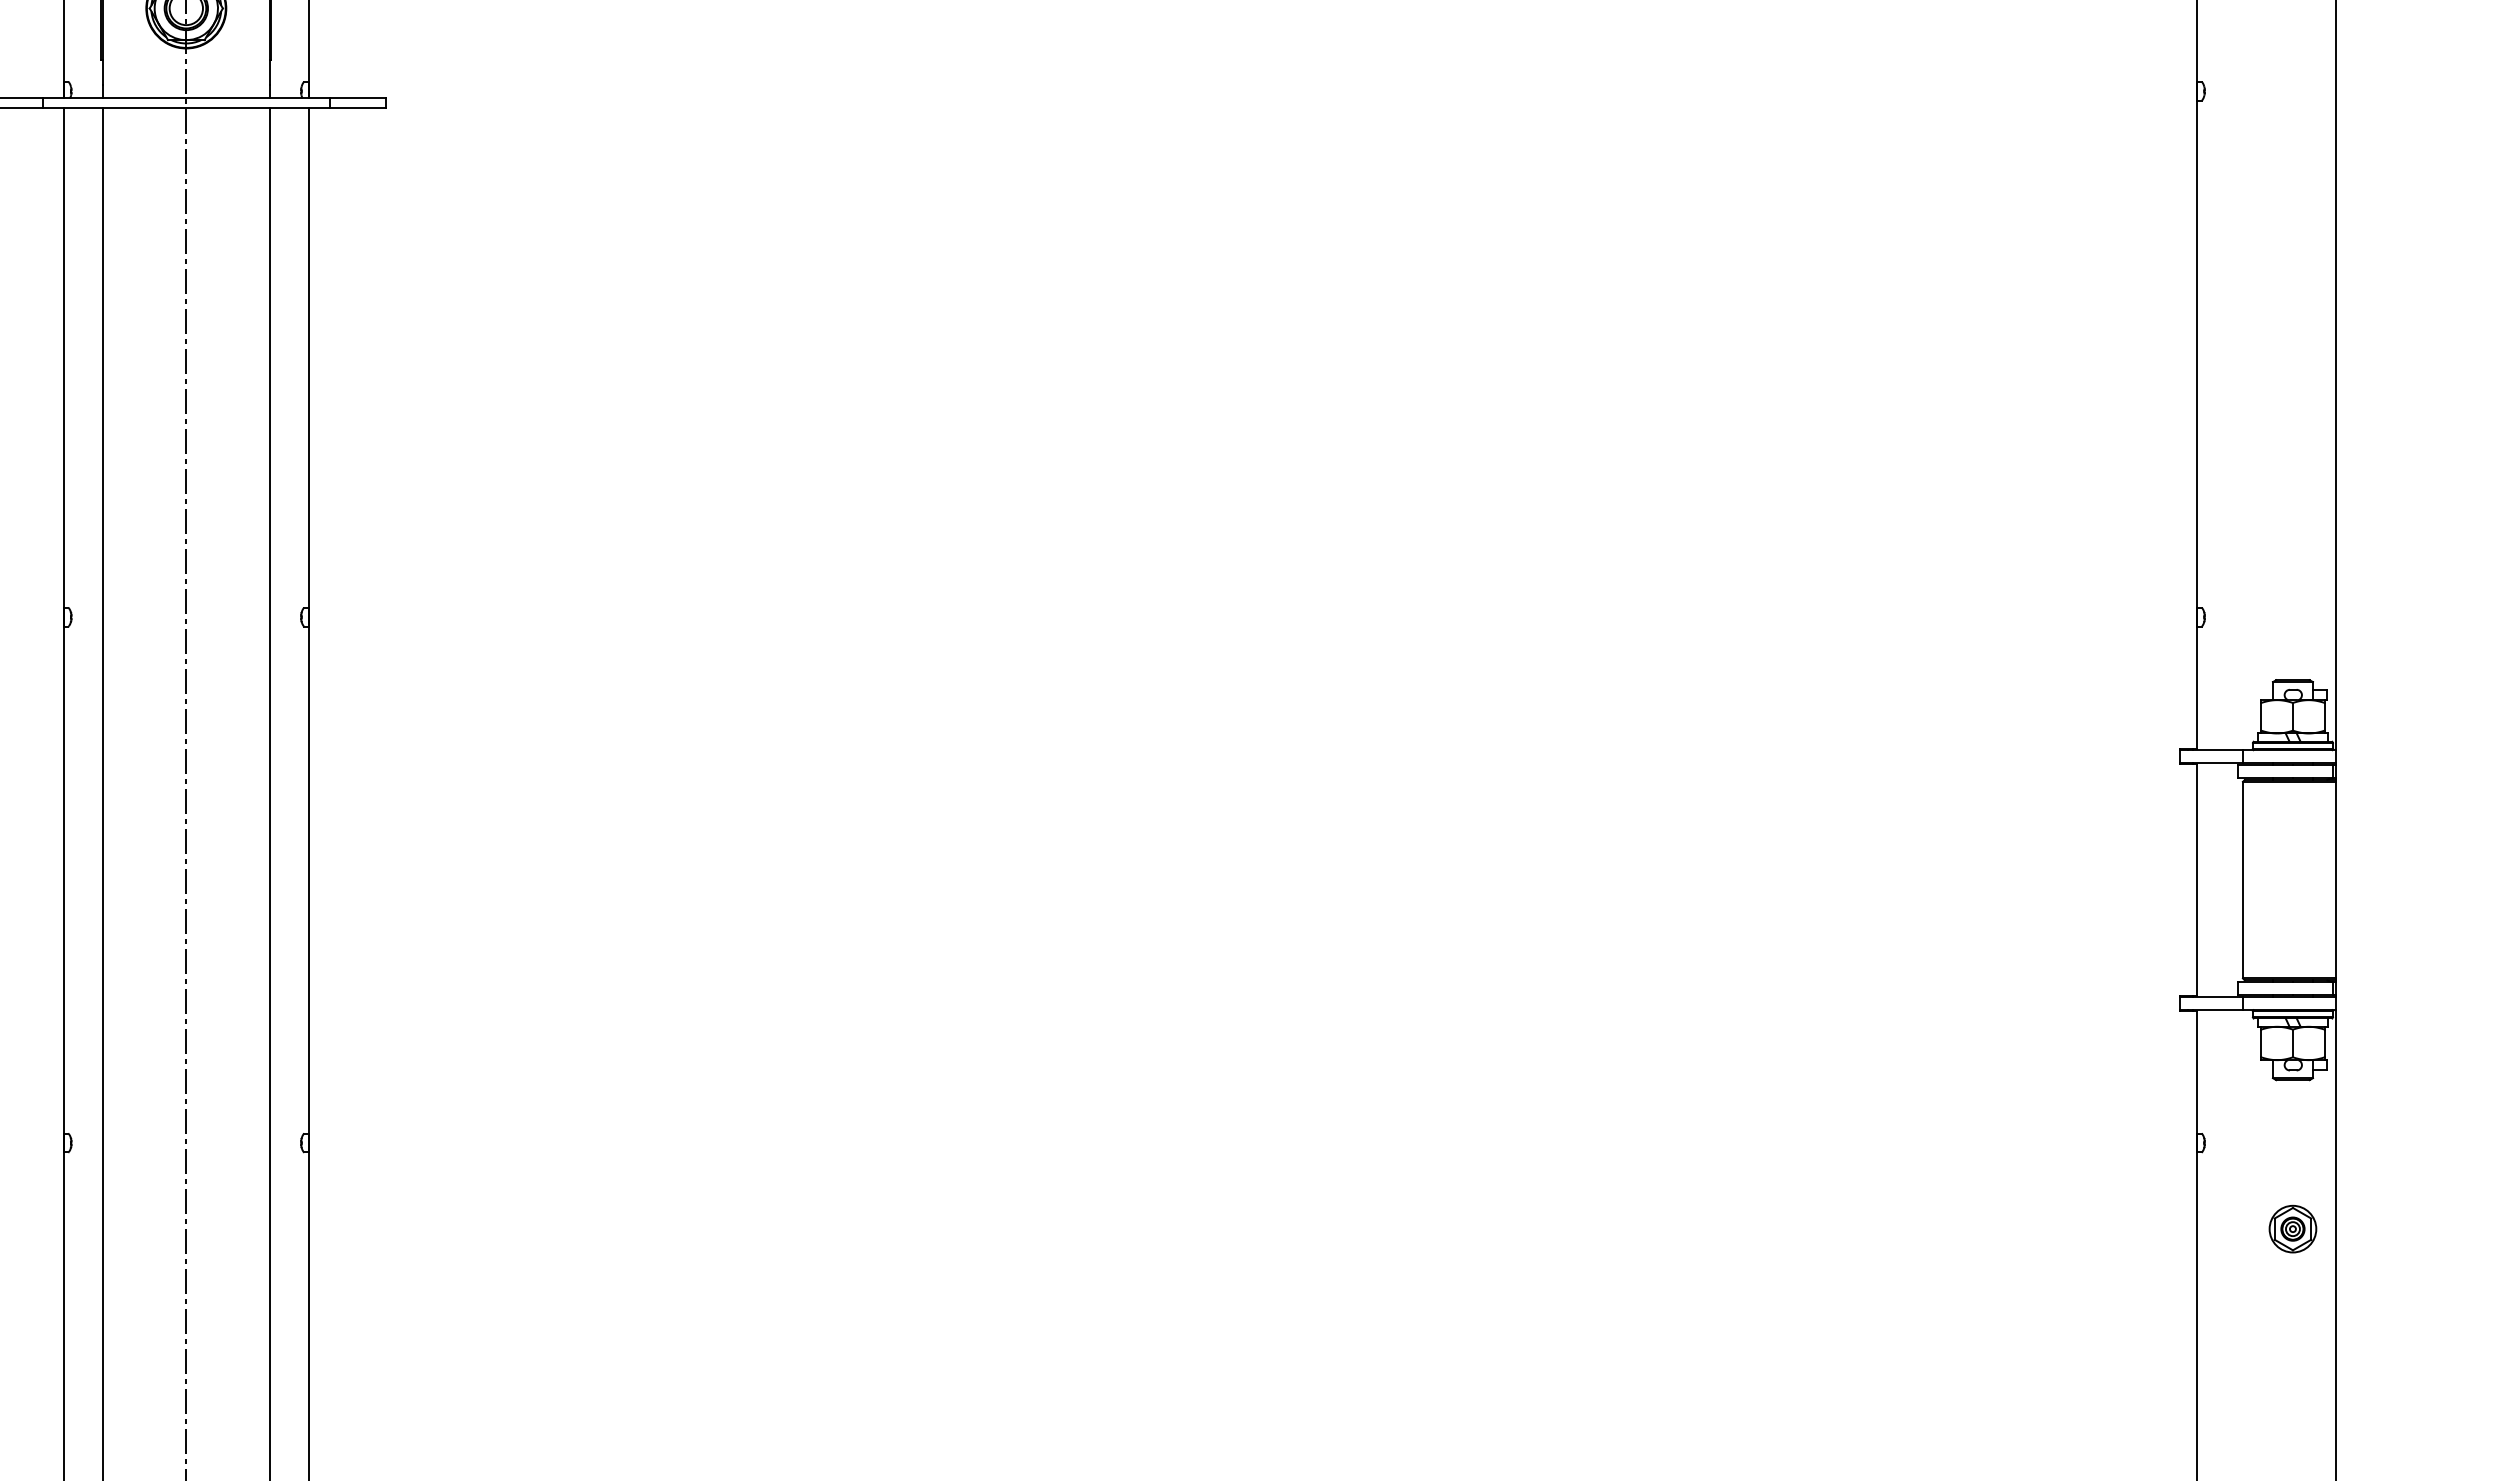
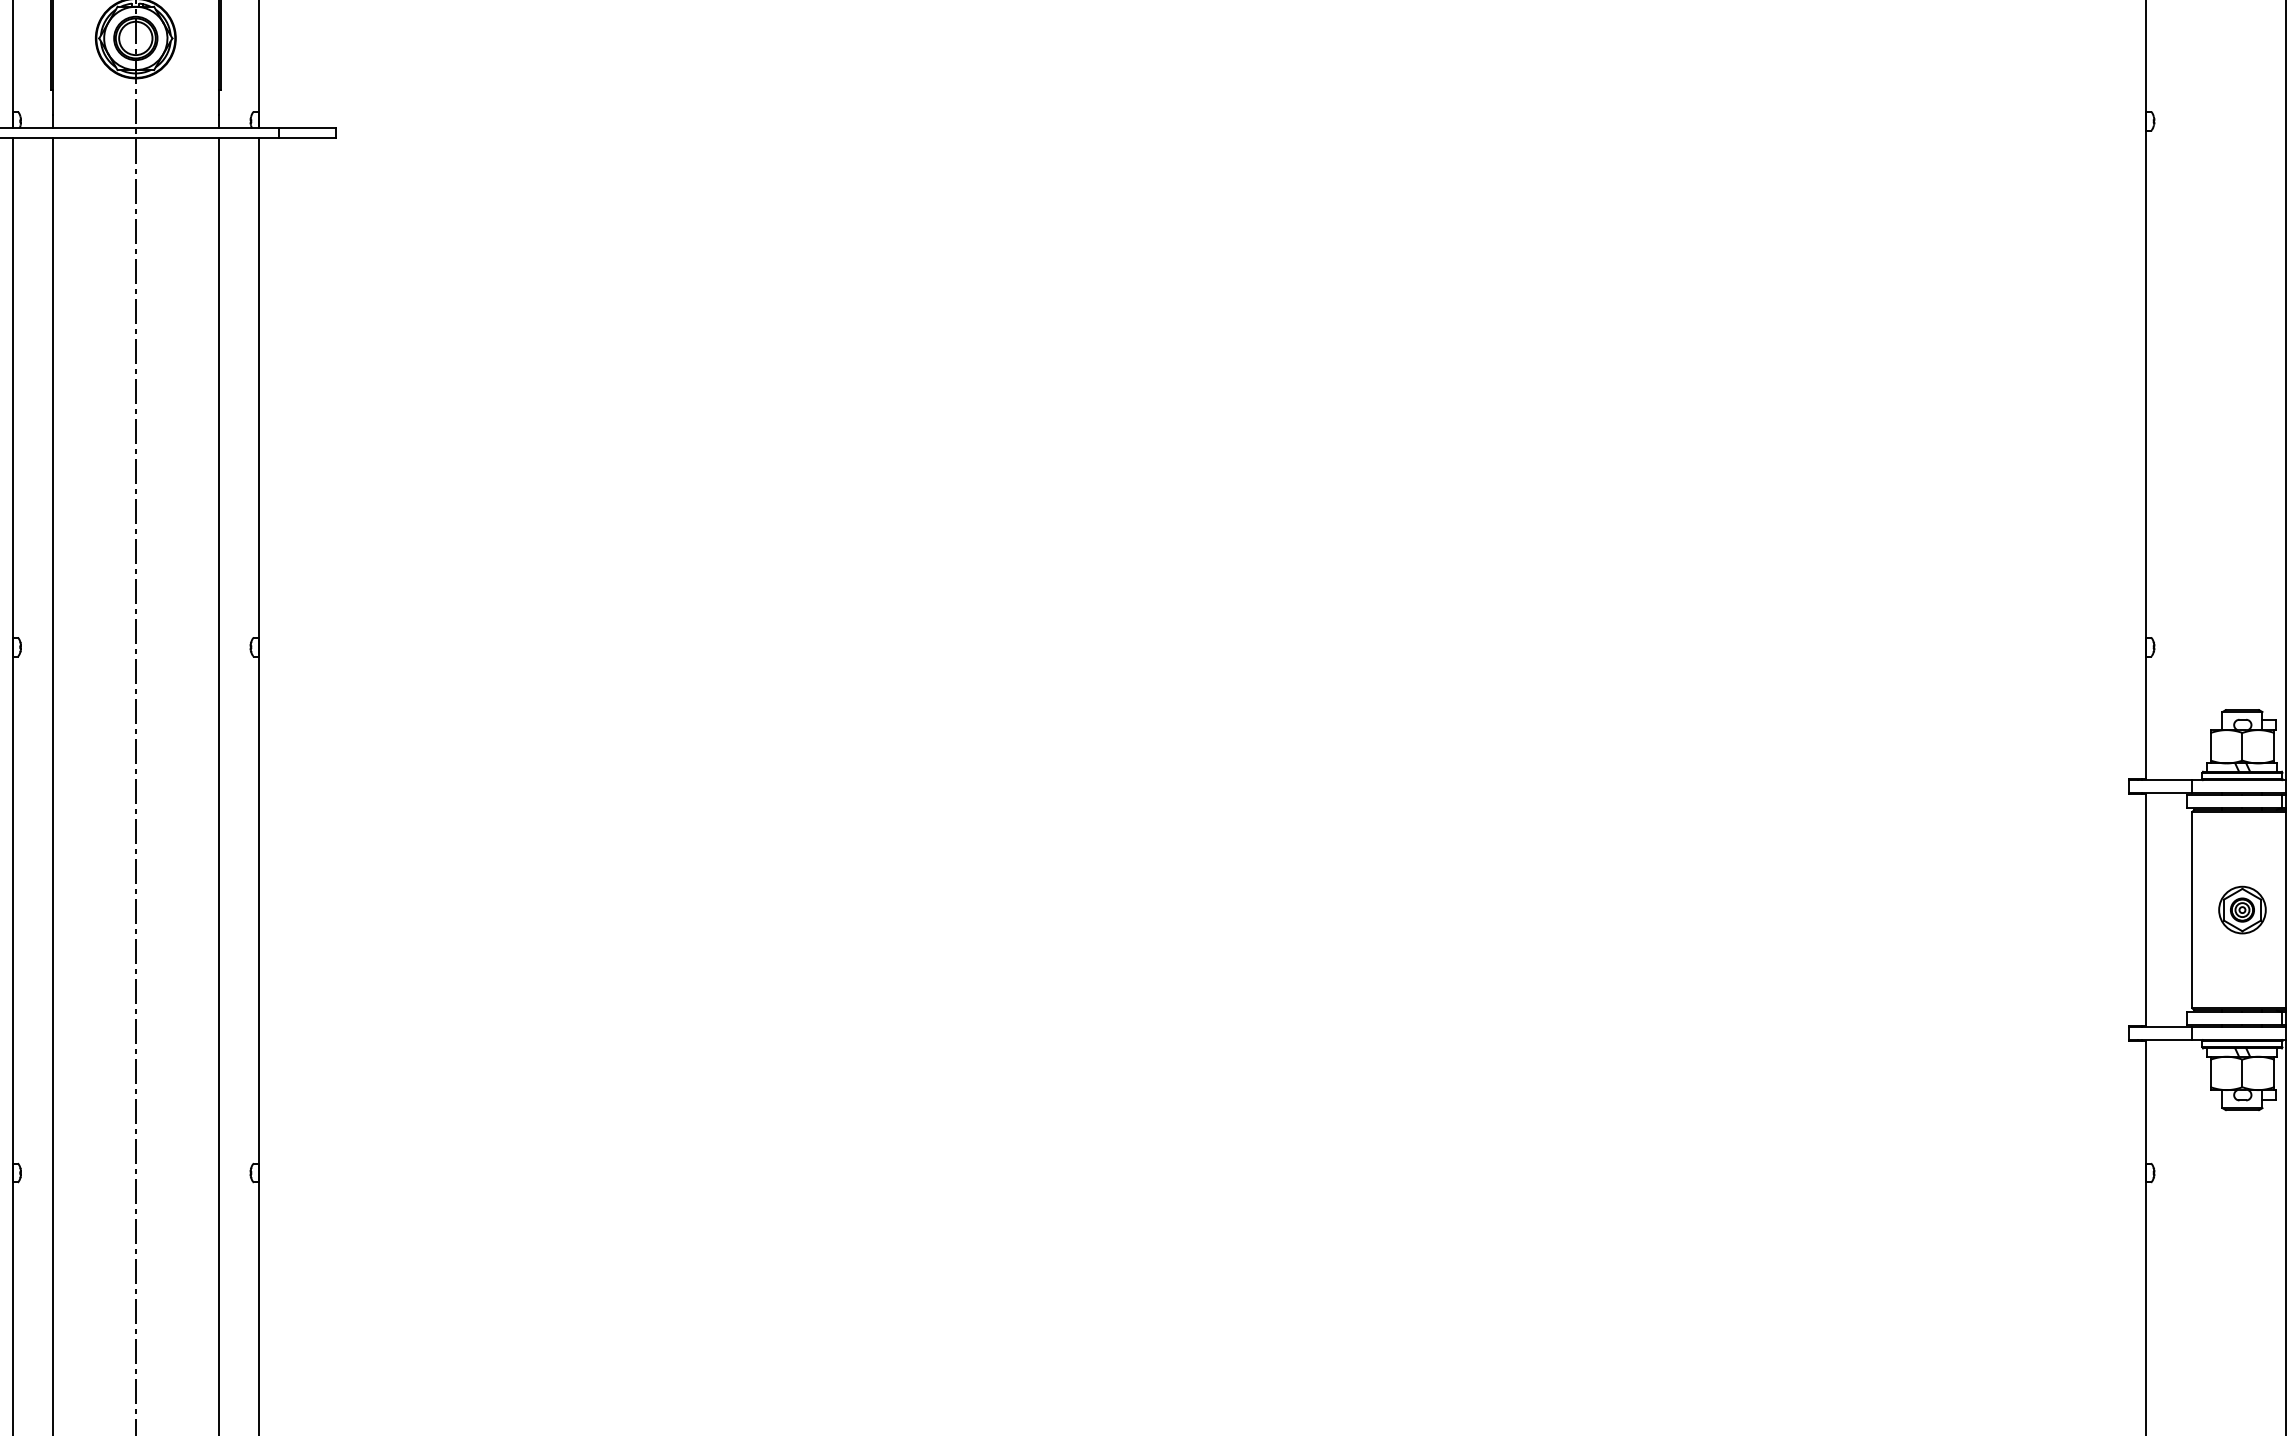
part: (2292, 1228) -> (2242, 909), moved

